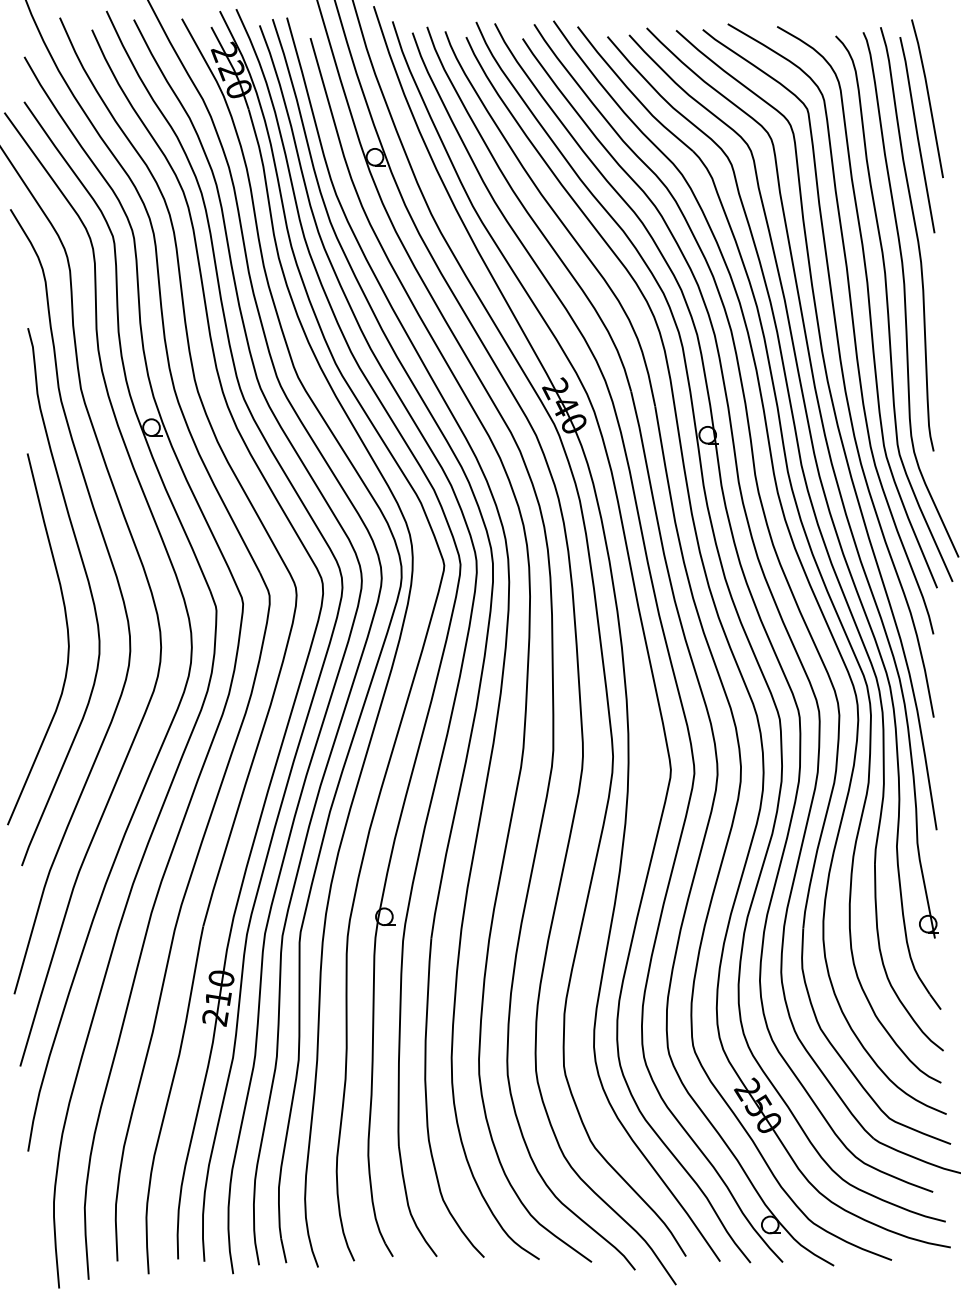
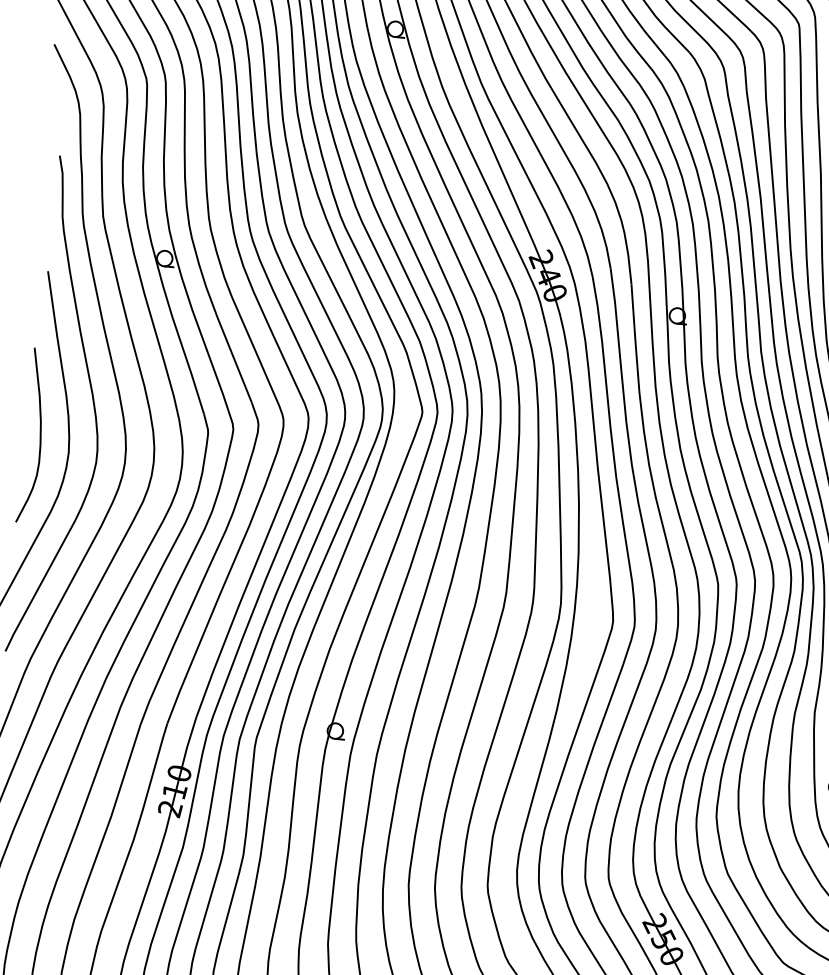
curve: (35, 628) -> (39, 433), added

